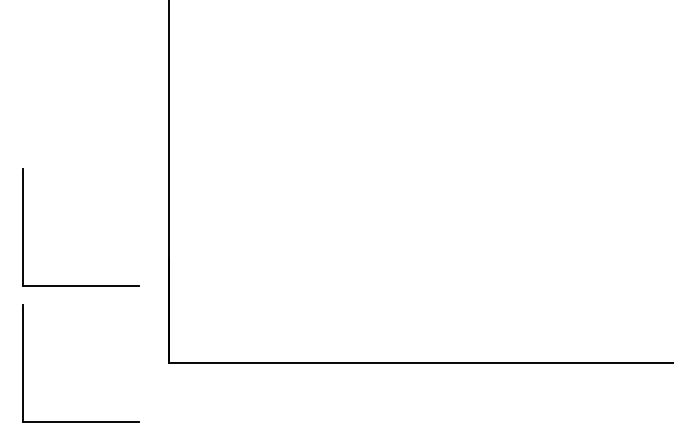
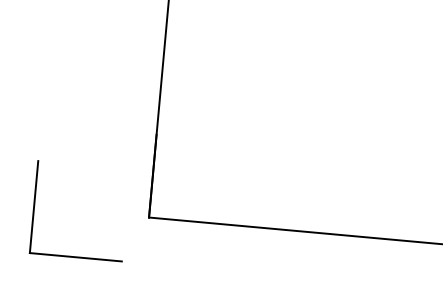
part: (23, 227) -> (44, 100), removed

